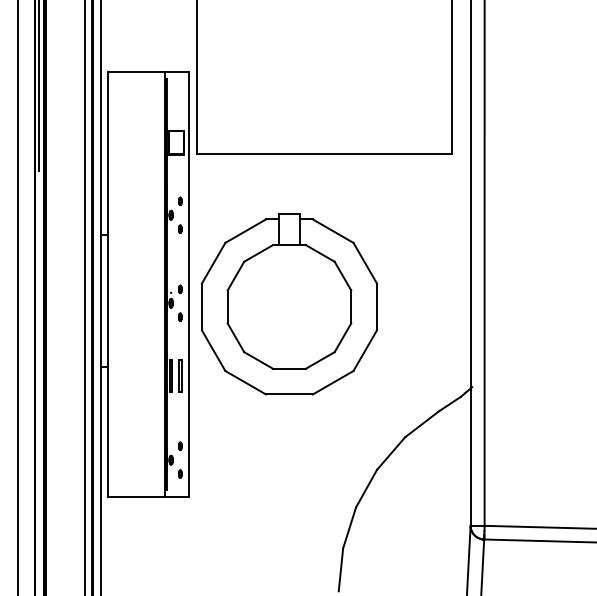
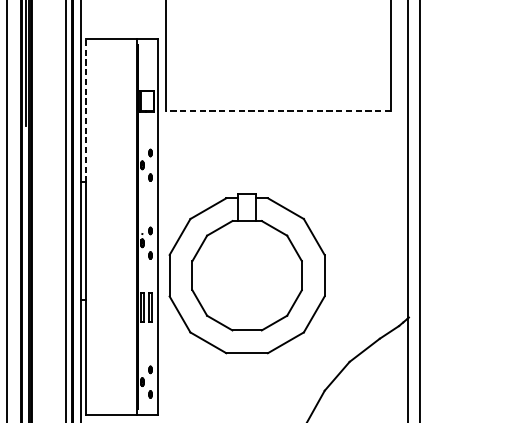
line: (107, 153) -> (86, 110), solid -> dashed
line: (324, 154) -> (278, 111), solid -> dashed
part: (288, 304) -> (246, 273), moved

